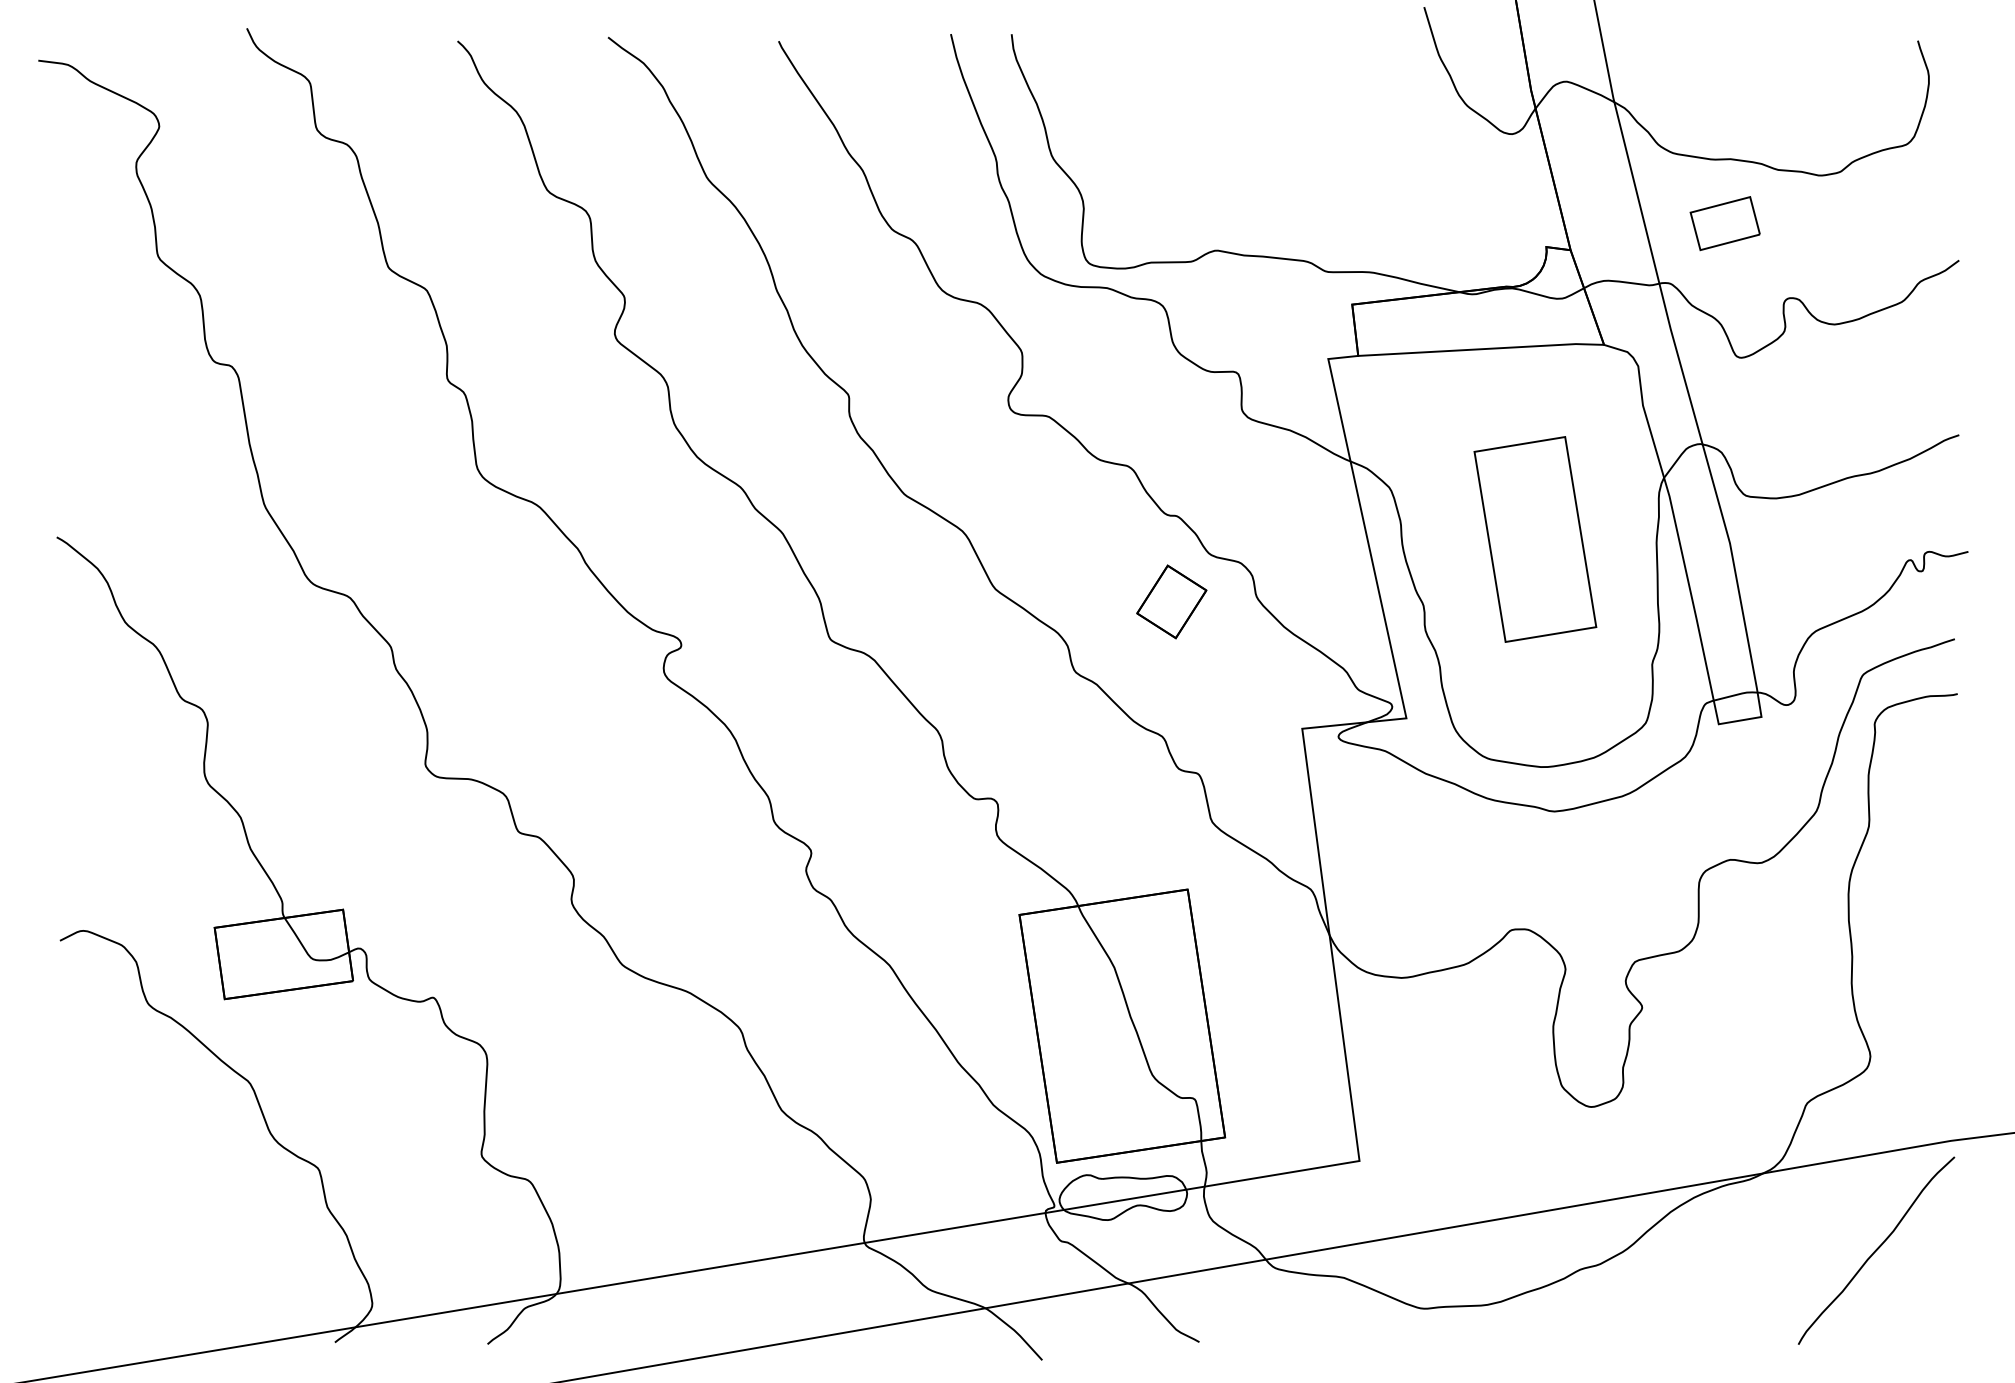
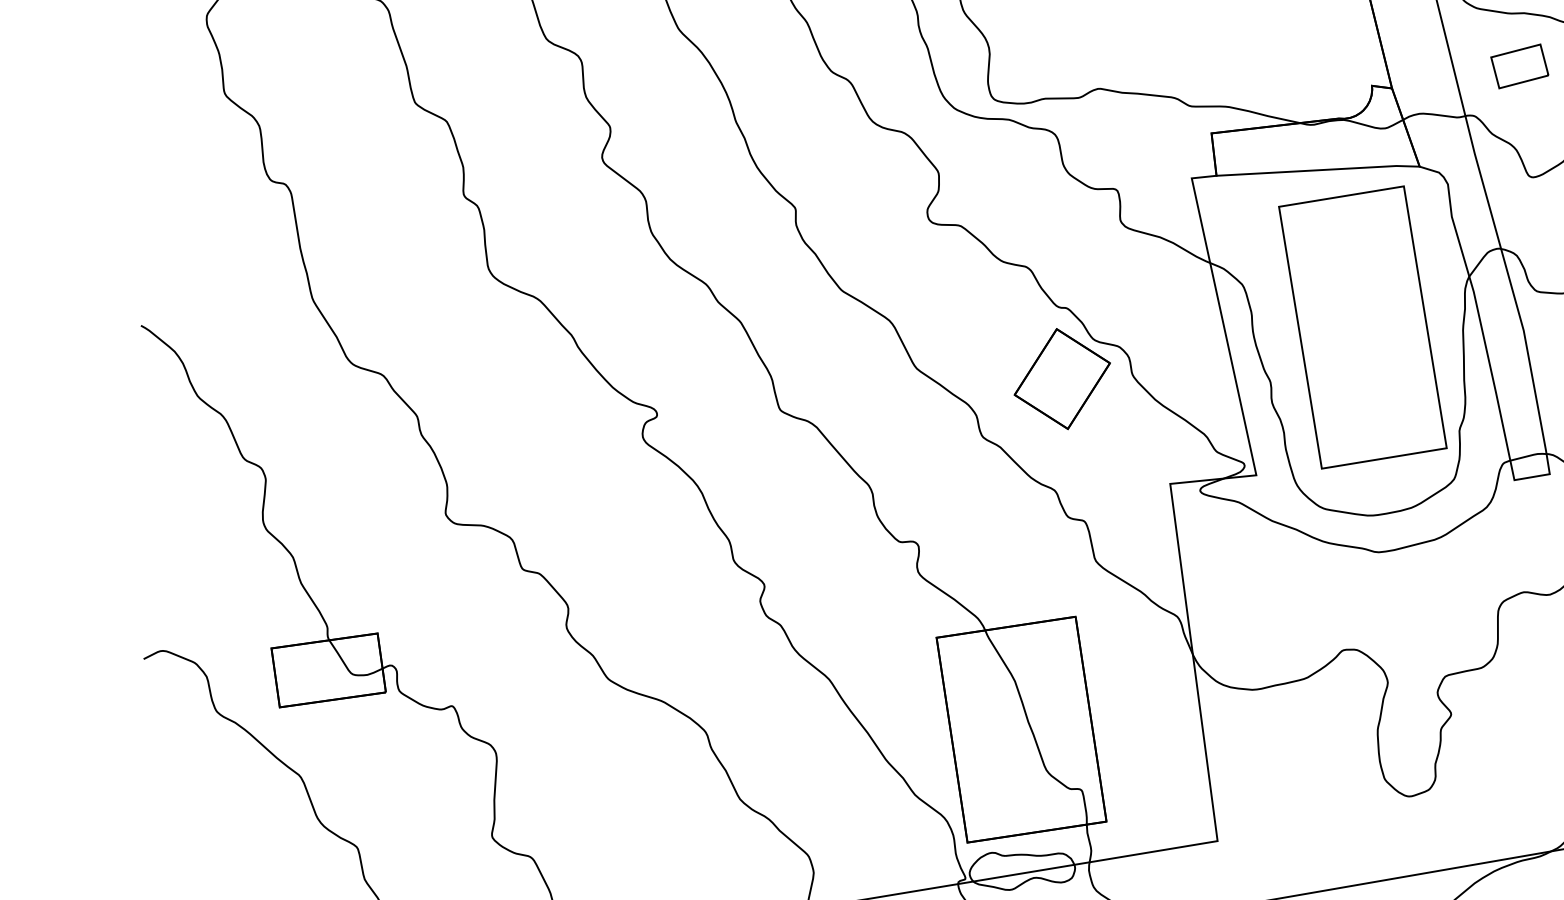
part: (1535, 539) -> (1363, 327), size x1.67
part: (1171, 601) -> (1062, 378), size x1.67

